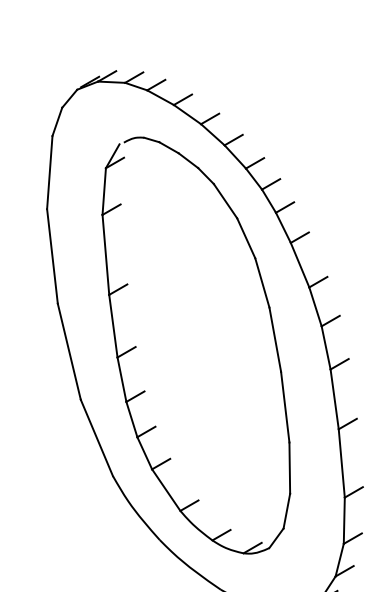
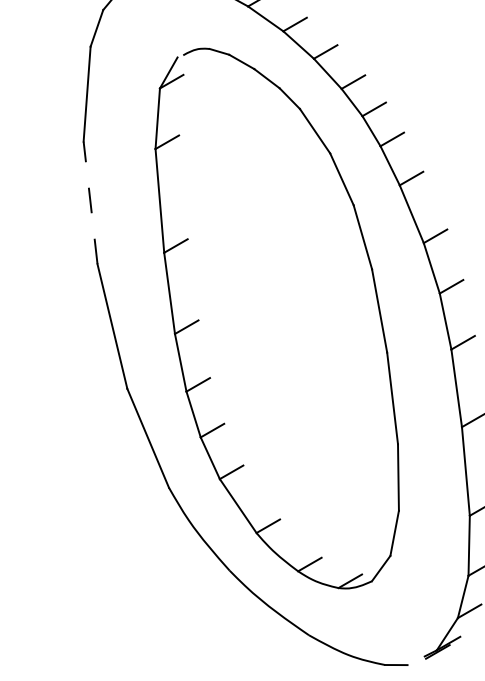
line: (52, 256) -> (90, 202), solid -> dashed

